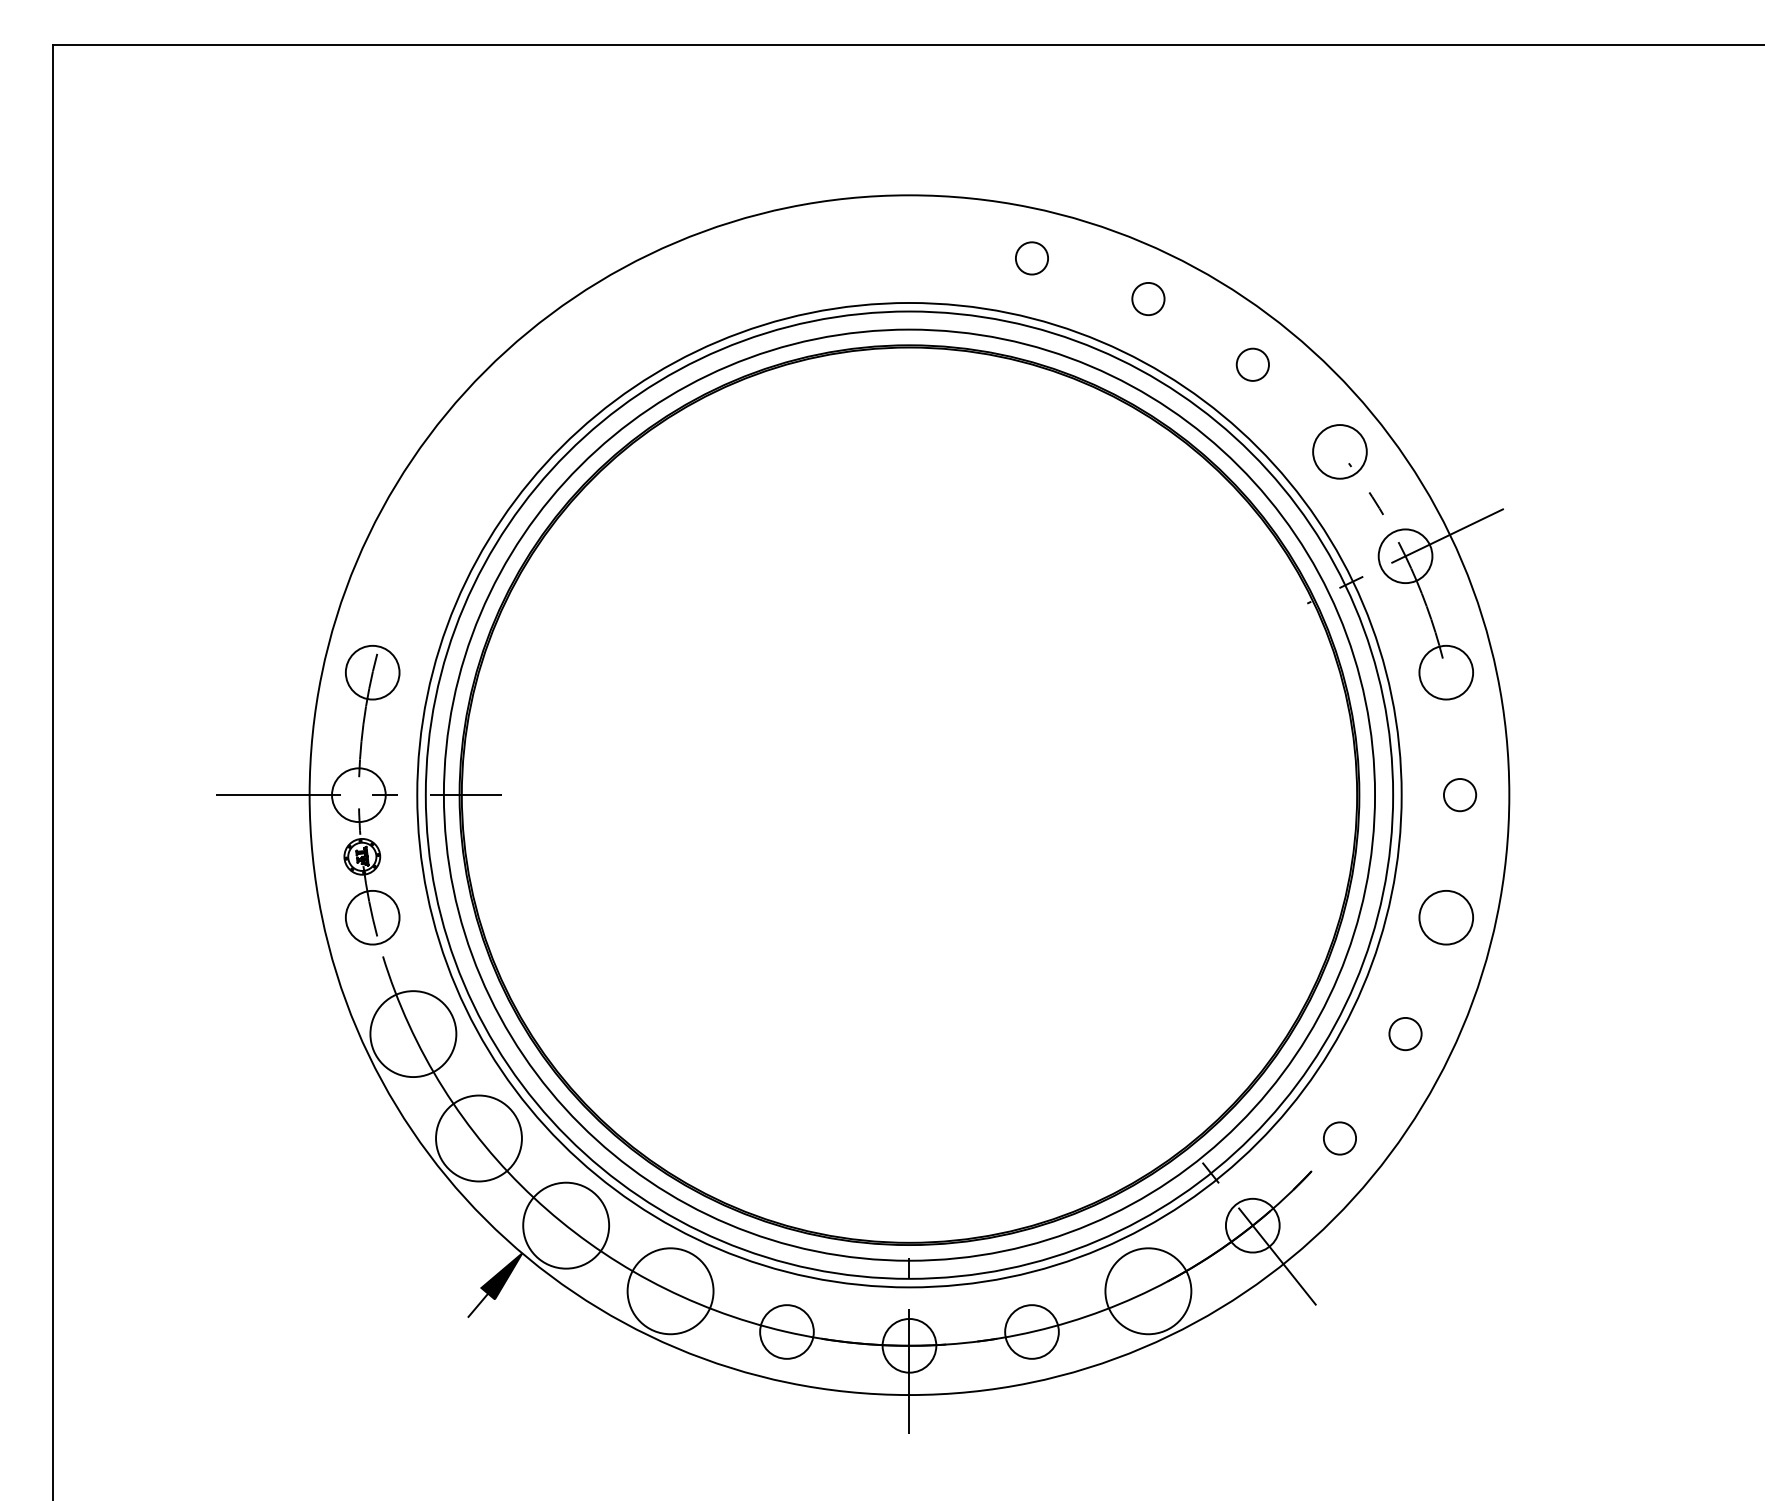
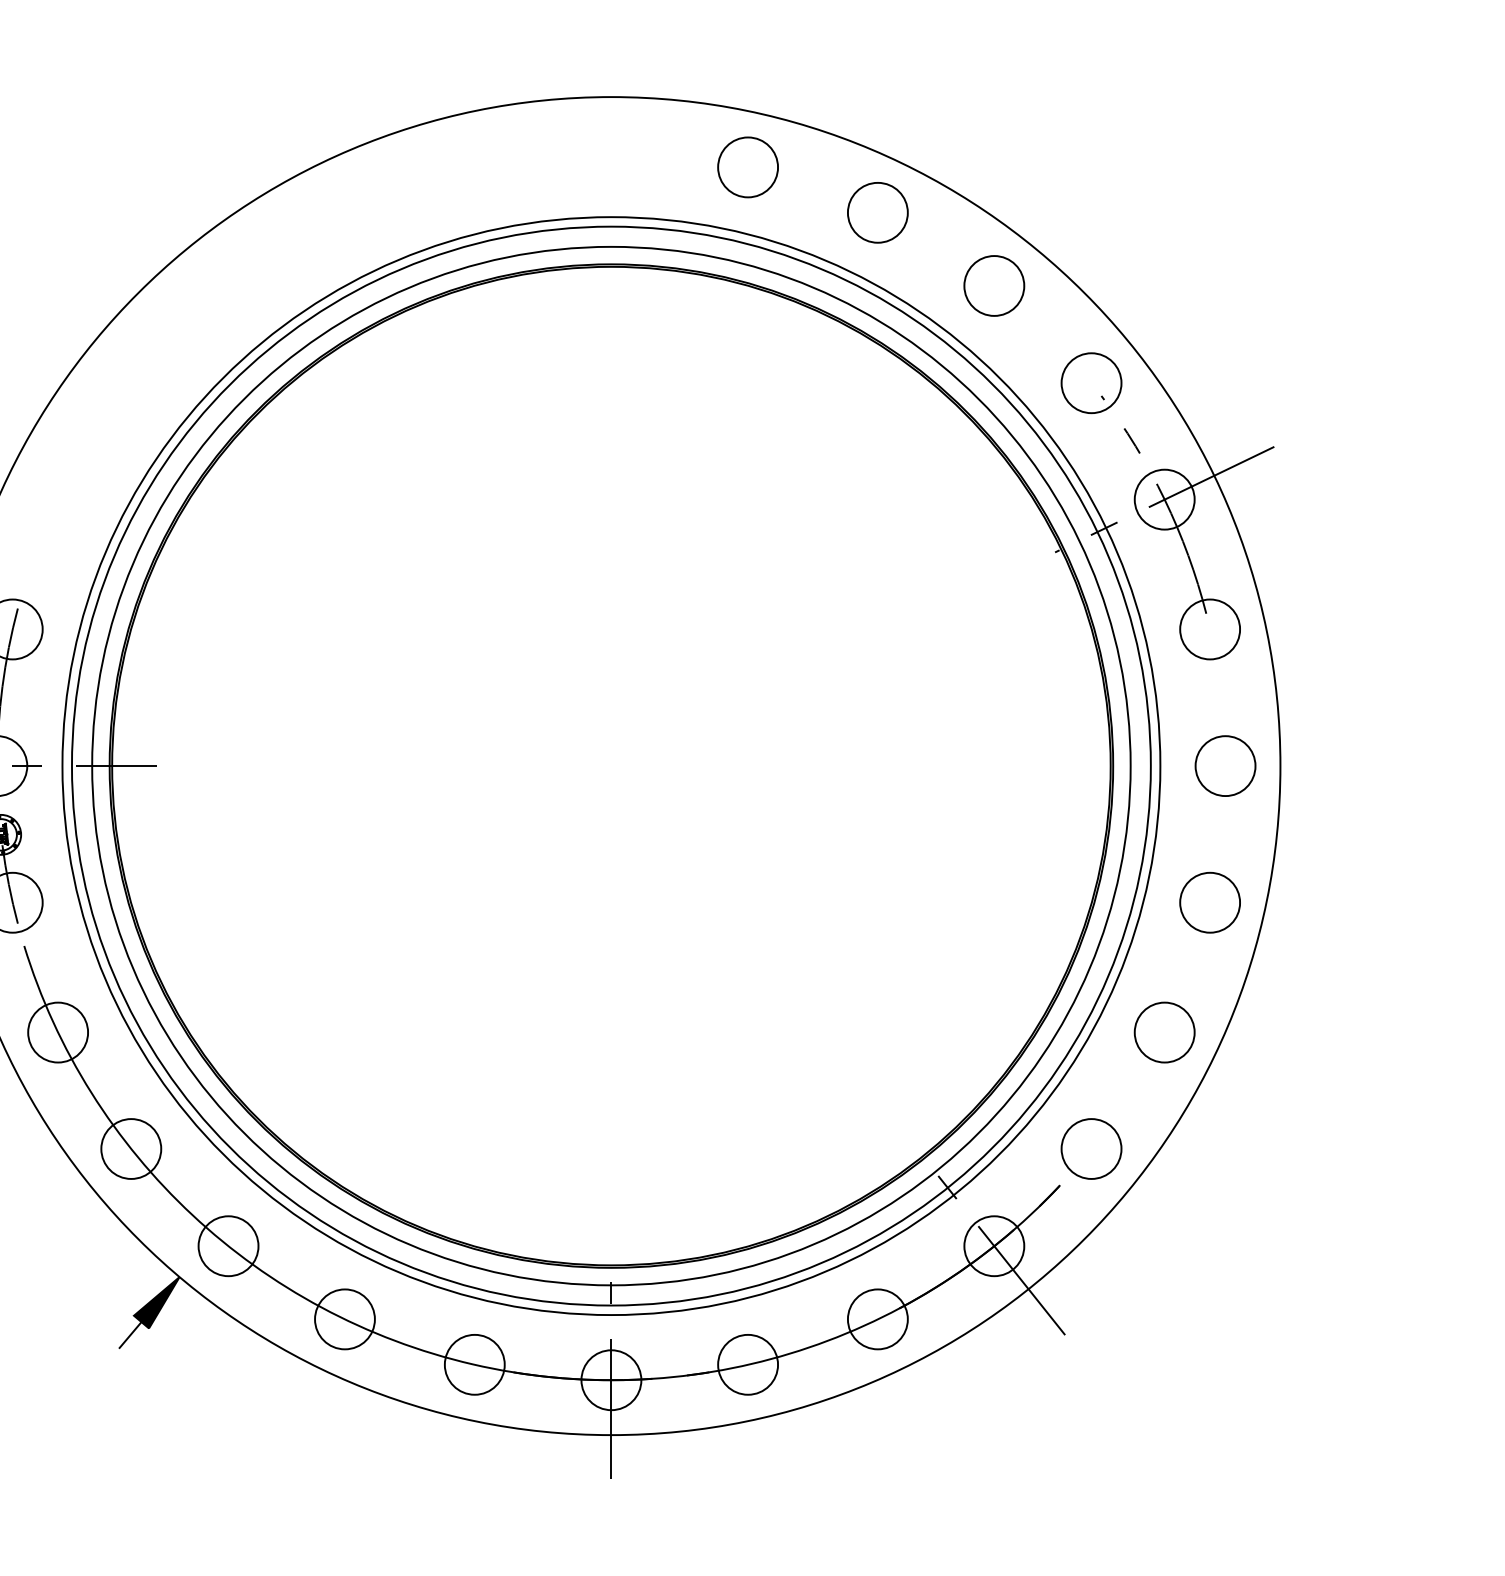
circle: (1031, 258) -> (747, 167), size x1.67
circle: (1148, 298) -> (878, 212), size x1.67
circle: (1252, 364) -> (993, 285), size x1.67
circle: (1459, 794) -> (1224, 765), size x1.67
circle: (413, 1033) -> (58, 1031), size x0.62
circle: (1405, 1033) -> (1164, 1031), size x1.67
circle: (478, 1138) -> (130, 1149), size x0.62
circle: (1339, 1138) -> (1091, 1149), size x1.67
circle: (566, 1225) -> (228, 1246), size x0.62
circle: (670, 1291) -> (344, 1319), size x0.62
circle: (1148, 1291) -> (878, 1319), size x0.62

